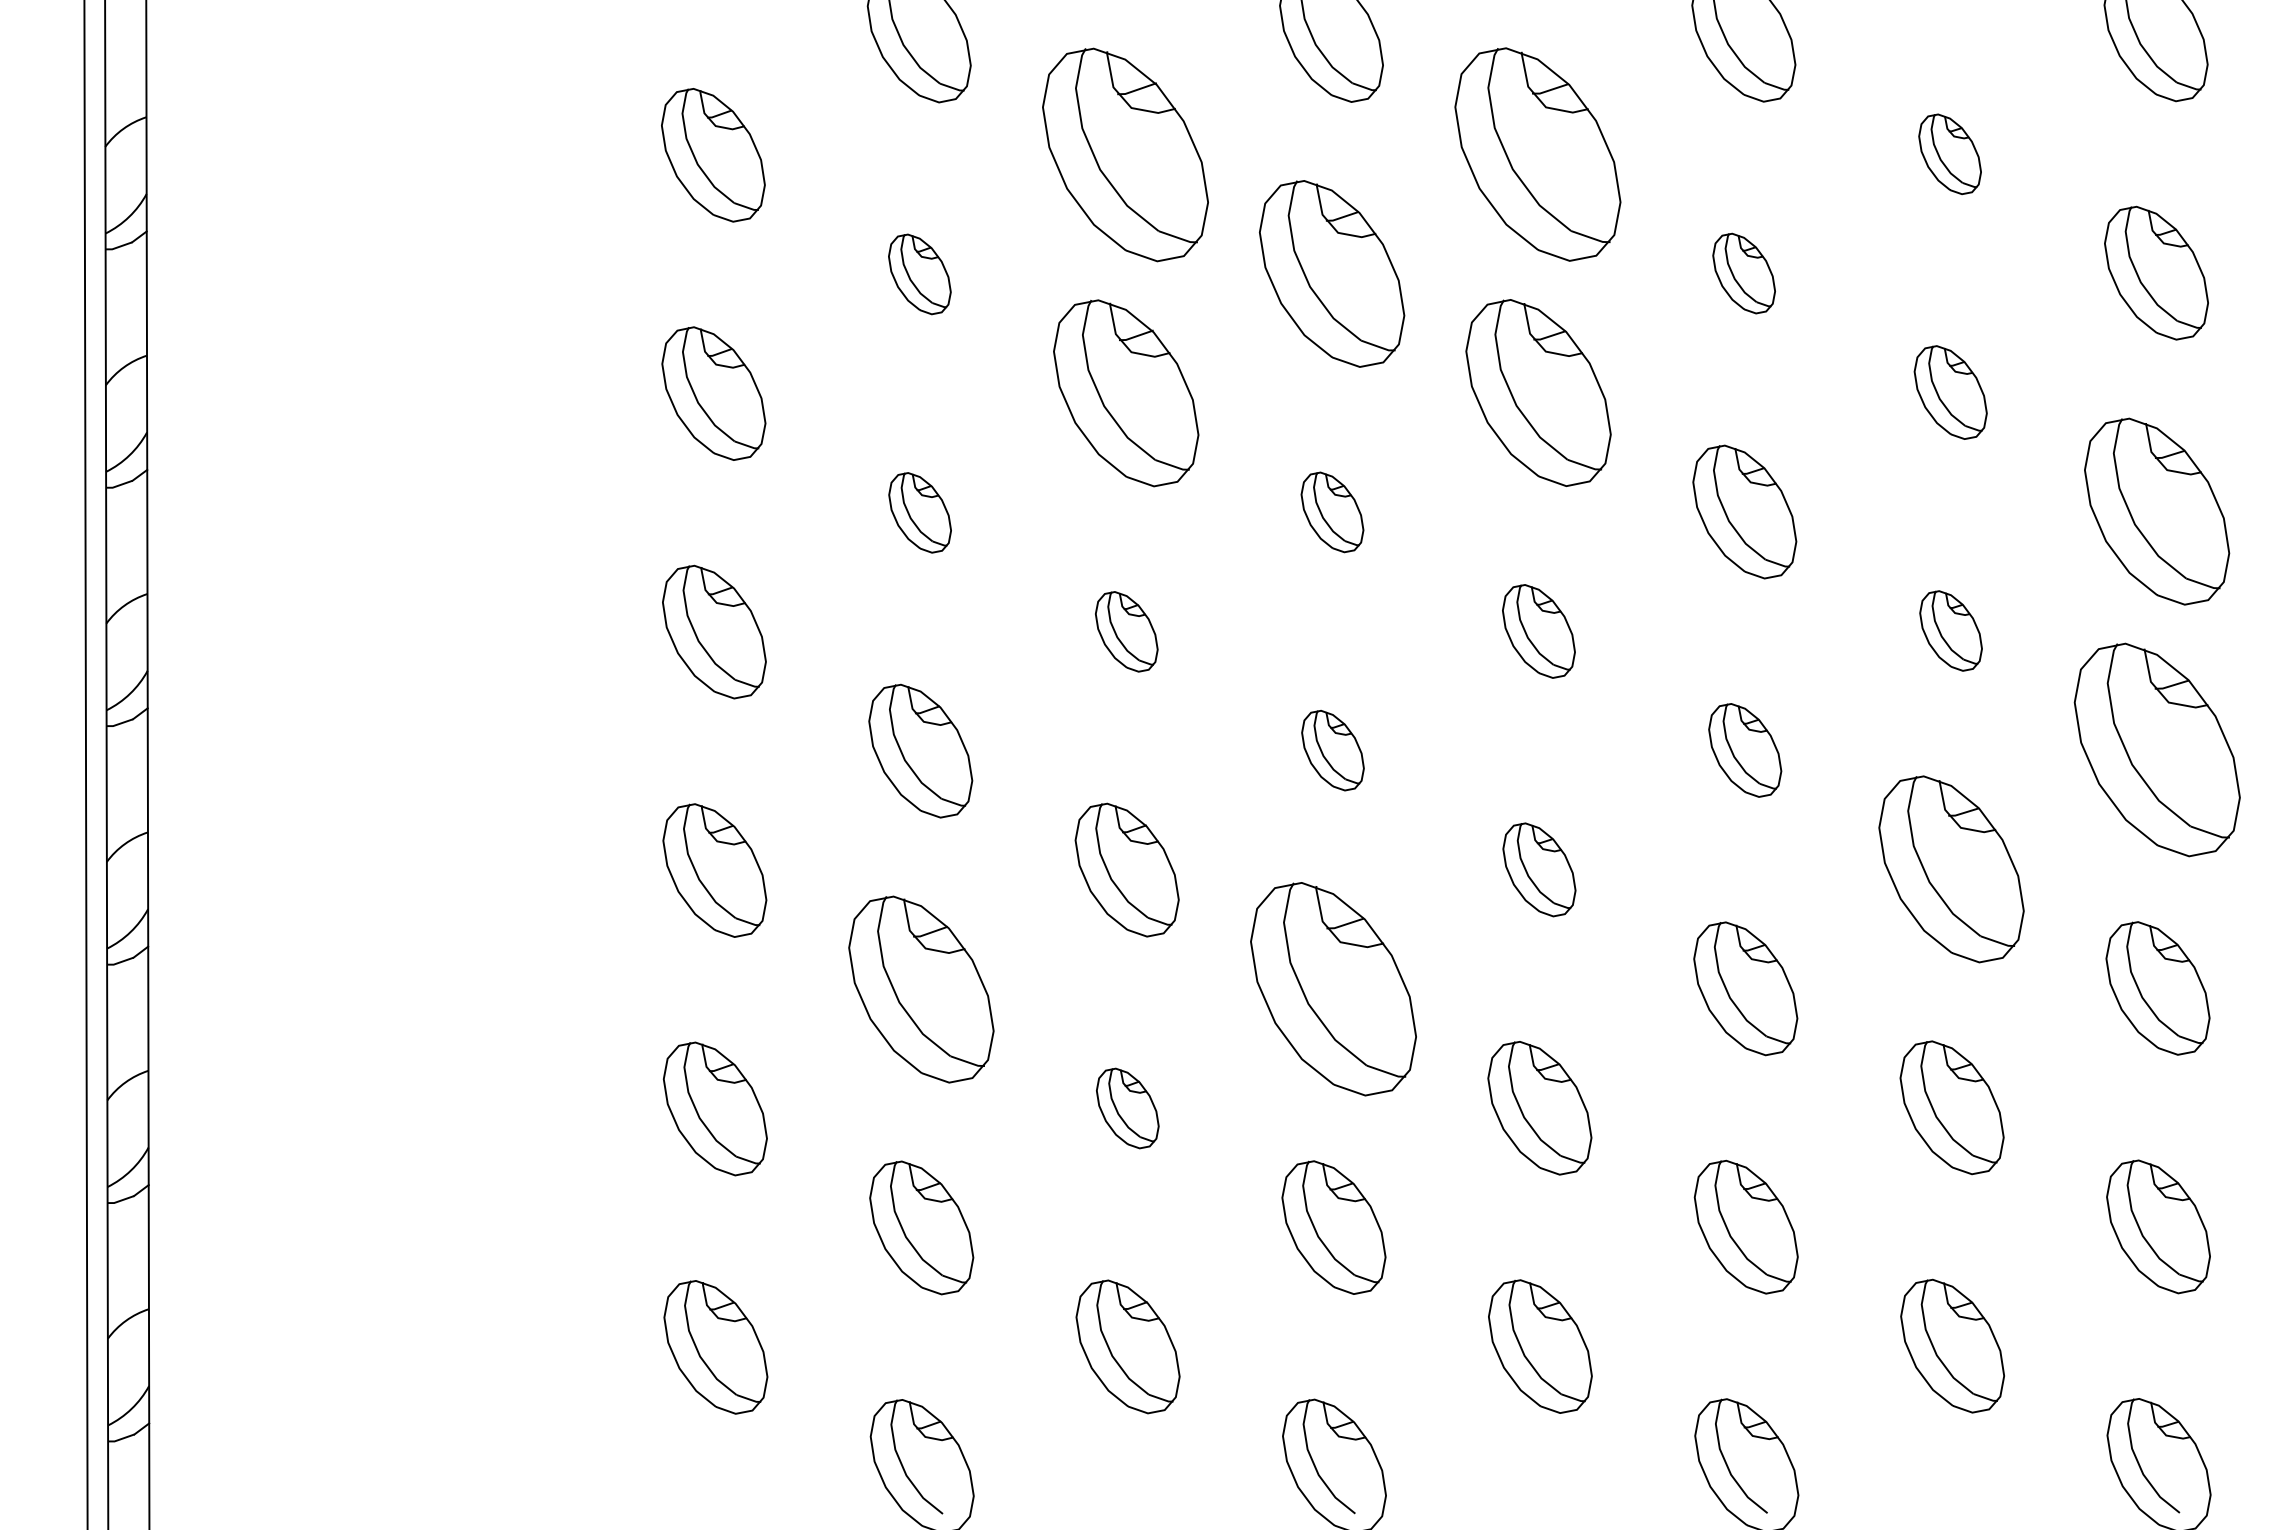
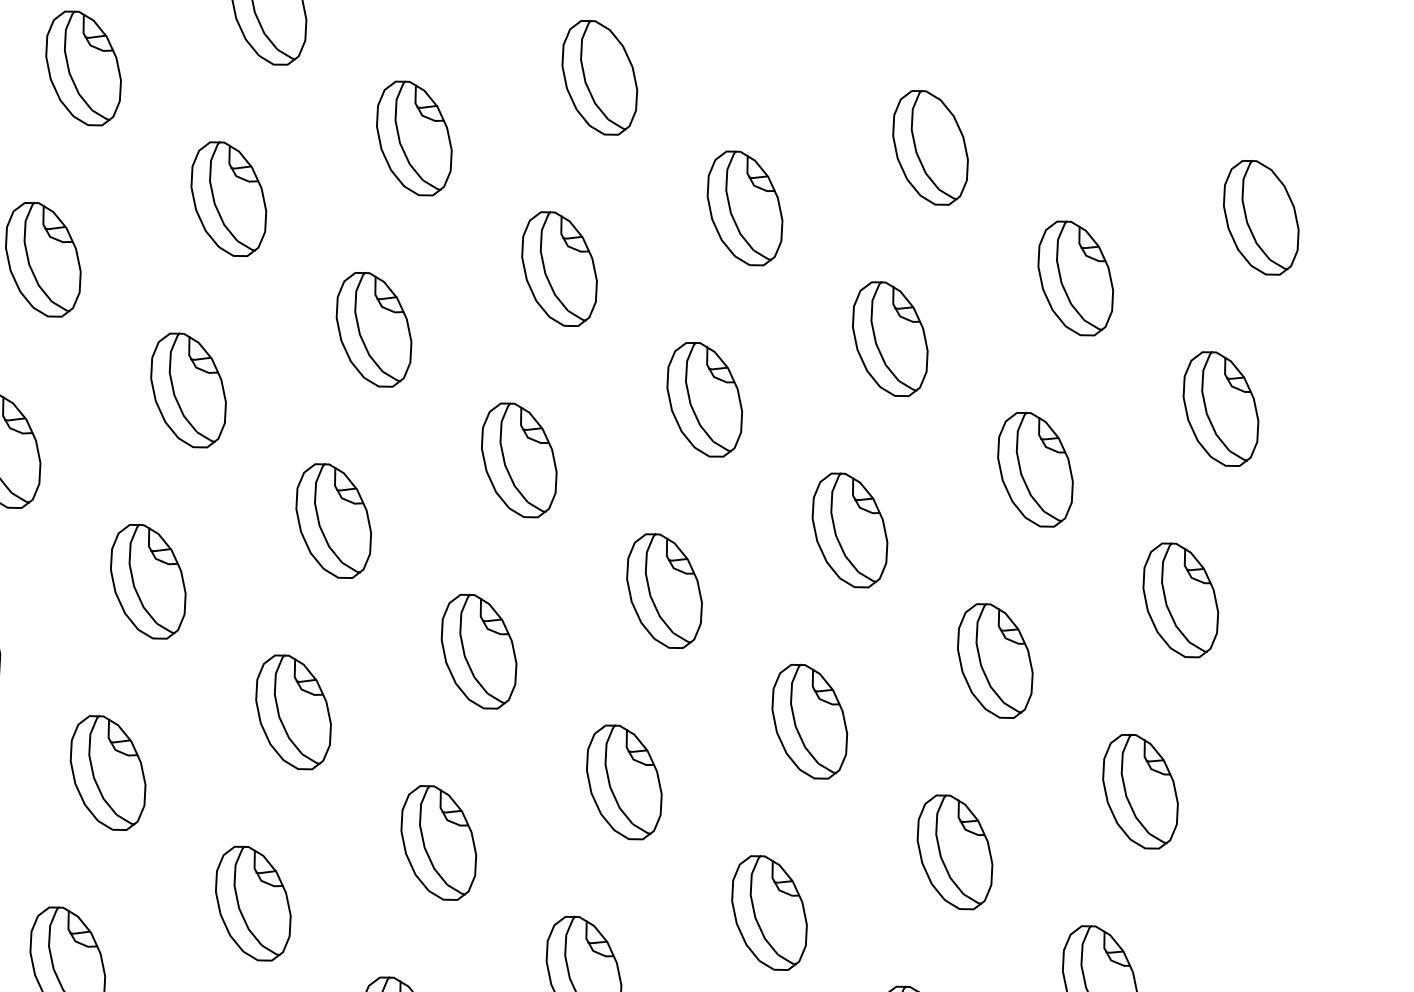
part: (1125, 154) -> (414, 138), size x0.62
part: (1537, 154) -> (744, 208), size x0.62
part: (1949, 154) -> (1075, 278), size x1.67
part: (1331, 273) -> (559, 268), size x0.71
part: (1743, 273) -> (889, 338), size x1.67
part: (919, 274) -> (228, 199), size x1.67
part: (1537, 392) -> (704, 399), size x0.71
part: (1950, 392) -> (1035, 469), size x1.43
part: (1125, 393) -> (373, 329), size x0.71
part: (2156, 511) -> (1180, 600), size x0.71
part: (919, 512) -> (187, 390), size x1.67
part: (1332, 512) -> (519, 460), size x1.67
part: (1950, 630) -> (994, 660), size x1.67
part: (1126, 631) -> (333, 520), size x1.67
part: (1538, 631) -> (664, 591), size x1.43
part: (2157, 749) -> (1140, 791), size x0.62
part: (1332, 750) -> (478, 651), size x1.67
part: (1744, 750) -> (809, 721), size x1.43
part: (1539, 869) -> (624, 782), size x1.43
part: (1951, 869) -> (954, 852), size x0.71
part: (1333, 988) -> (438, 842), size x0.62
part: (920, 989) -> (107, 772), size x0.71
part: (1127, 1108) -> (253, 903), size x1.67

